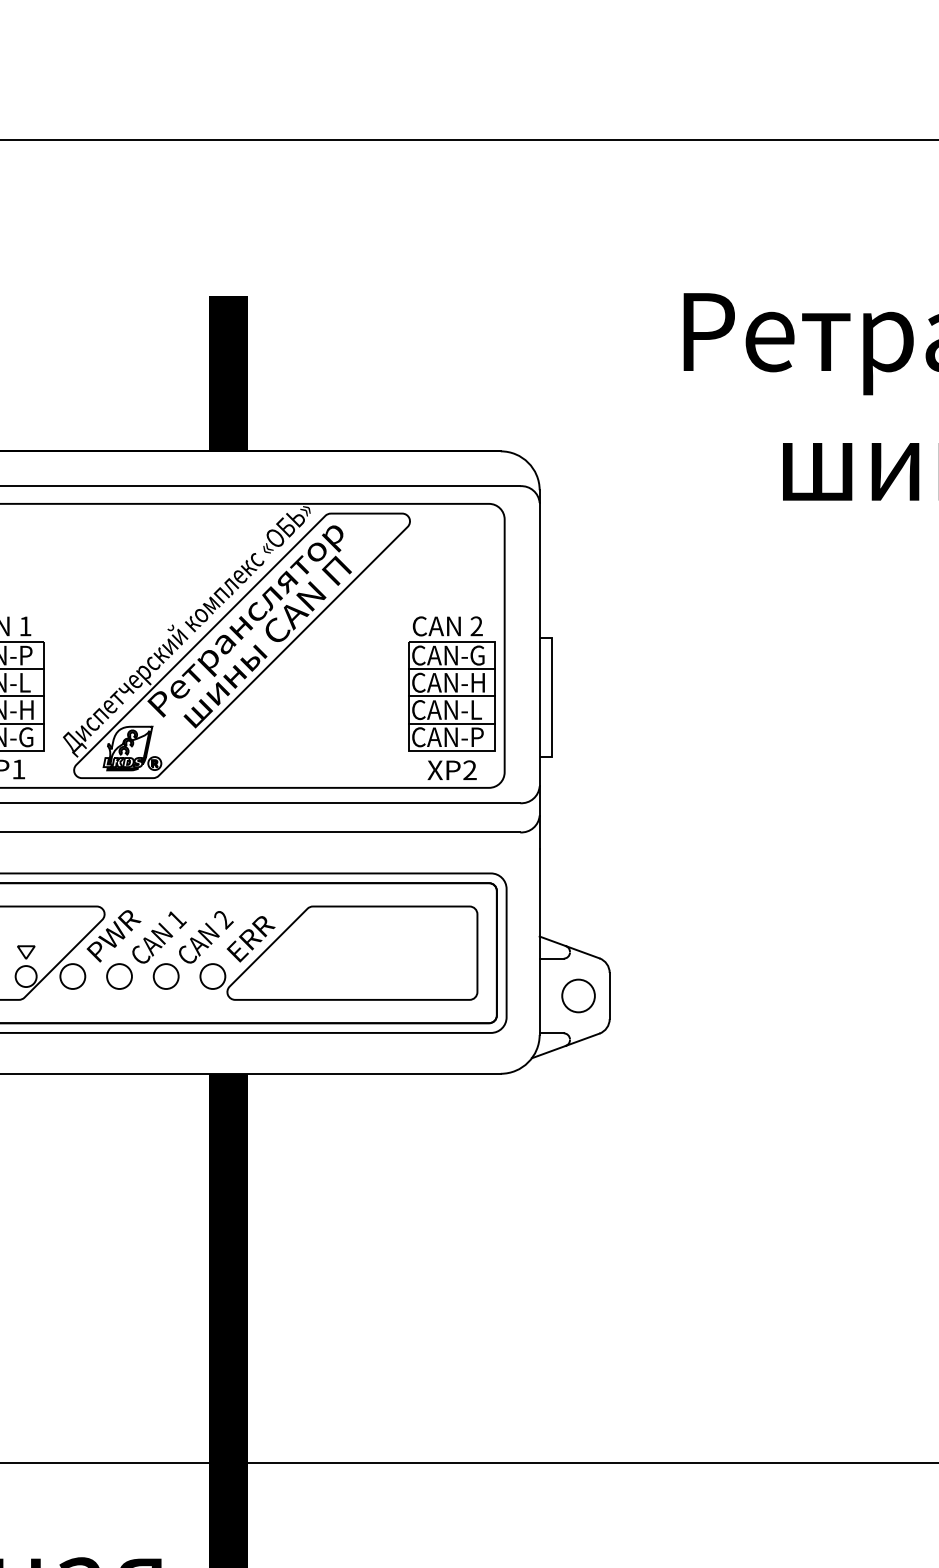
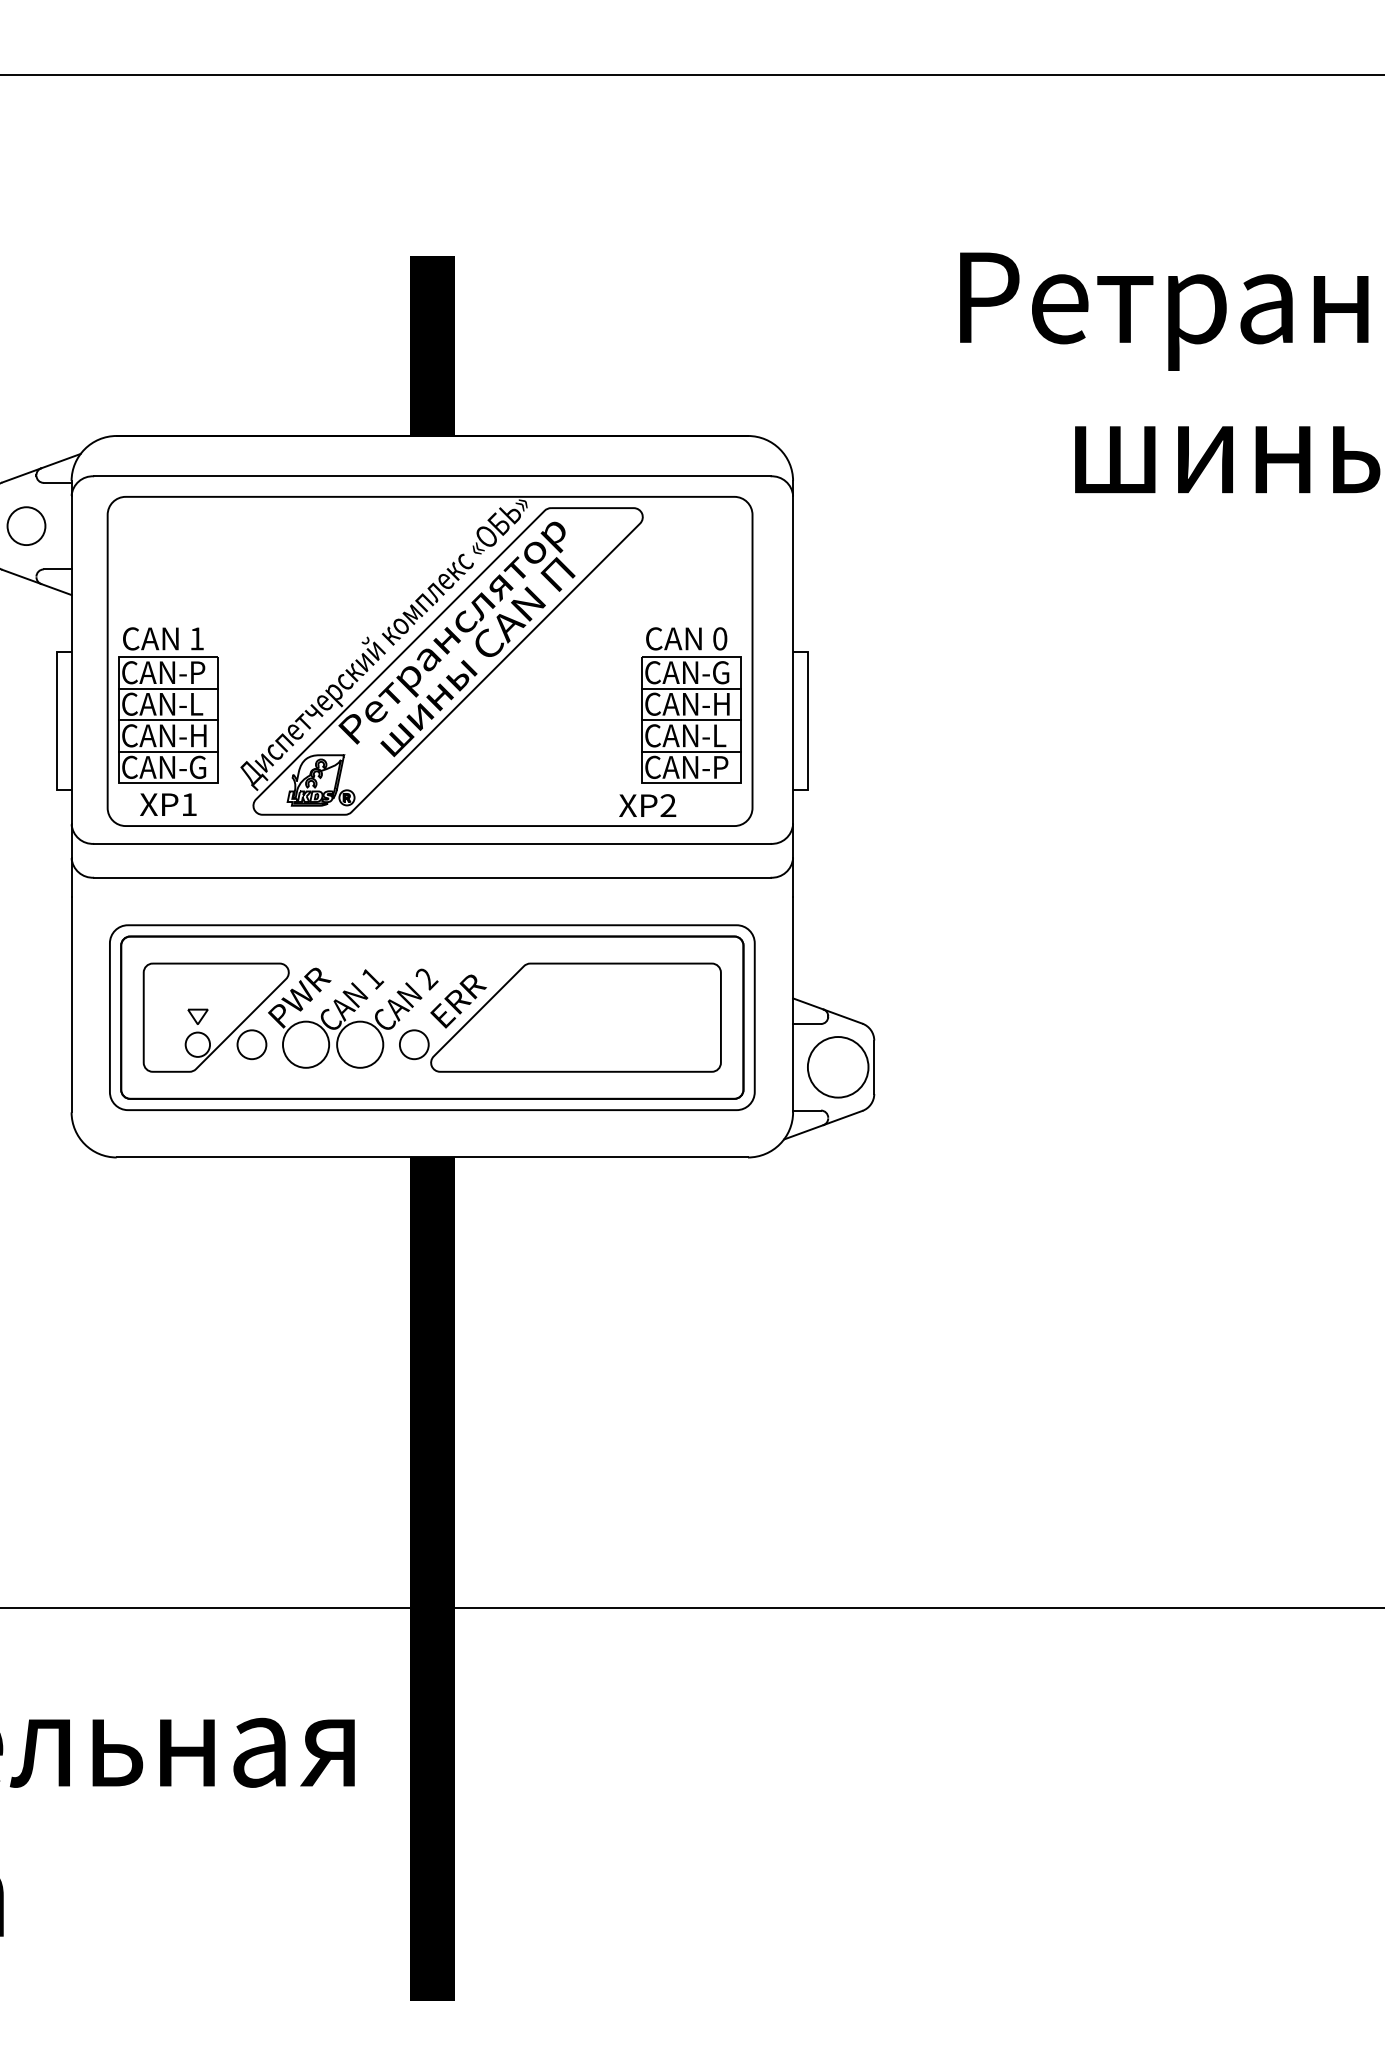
text: (477, 626) -> (720, 638), 2 -> 0
text: (452, 770) -> (647, 805), moved
circle: (119, 976) -> (305, 1044), size x1.6
circle: (165, 976) -> (359, 1044), size x1.6
circle: (578, 996) -> (838, 1067), size x1.6

